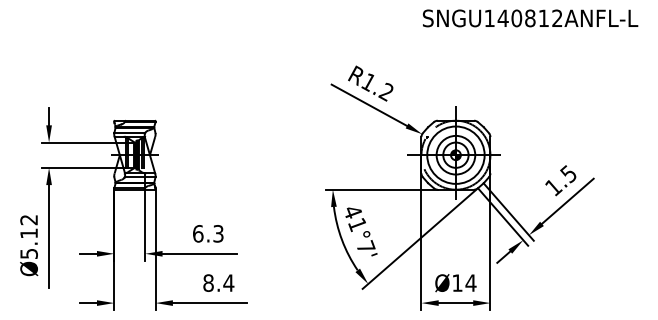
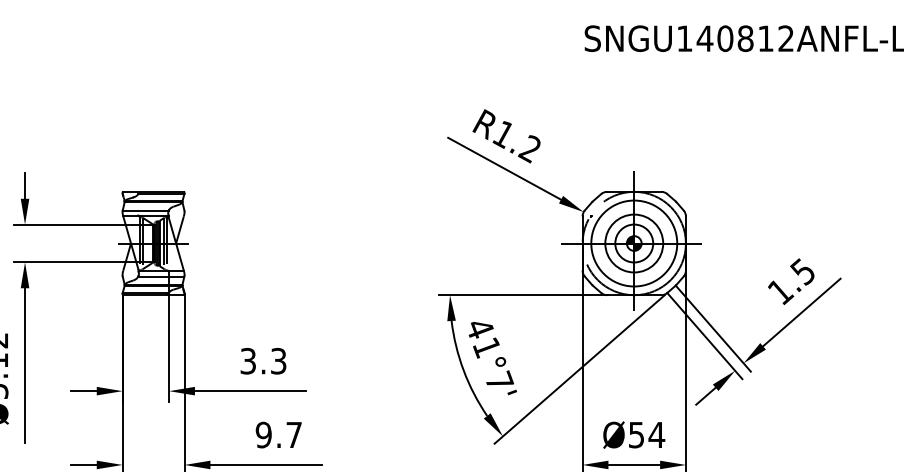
text: (198, 233) -> (248, 360), 6.3 -> 3.3
text: (218, 282) -> (278, 434), 8.4 -> 9.7
text: (457, 282) -> (636, 434), Ø14 -> Ø54

